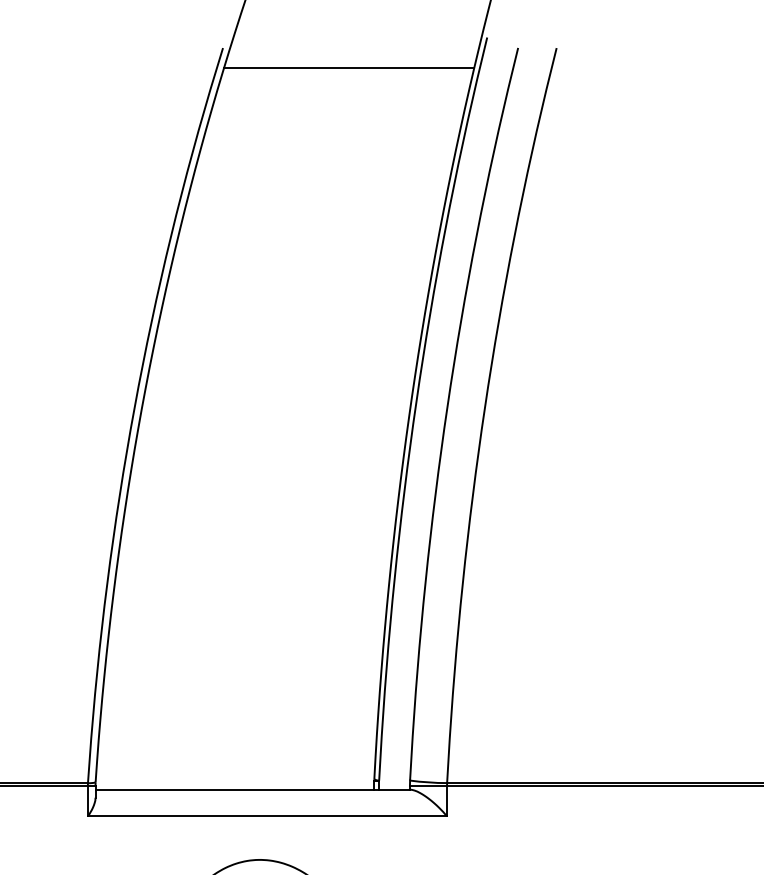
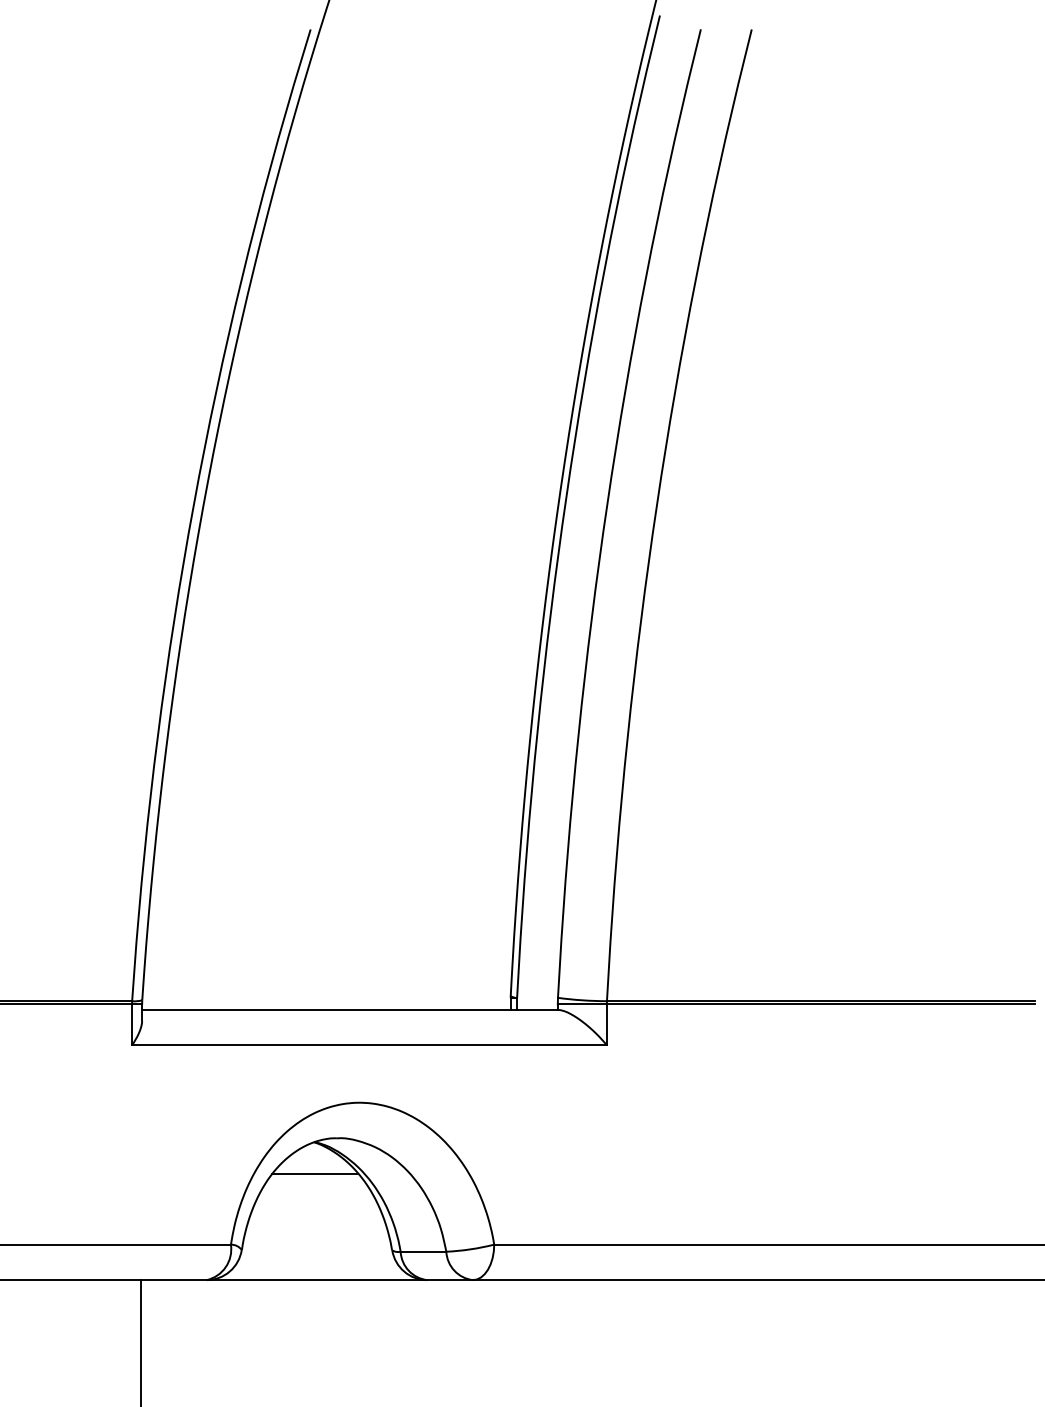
line: (348, 68) -> (476, 56), removed

